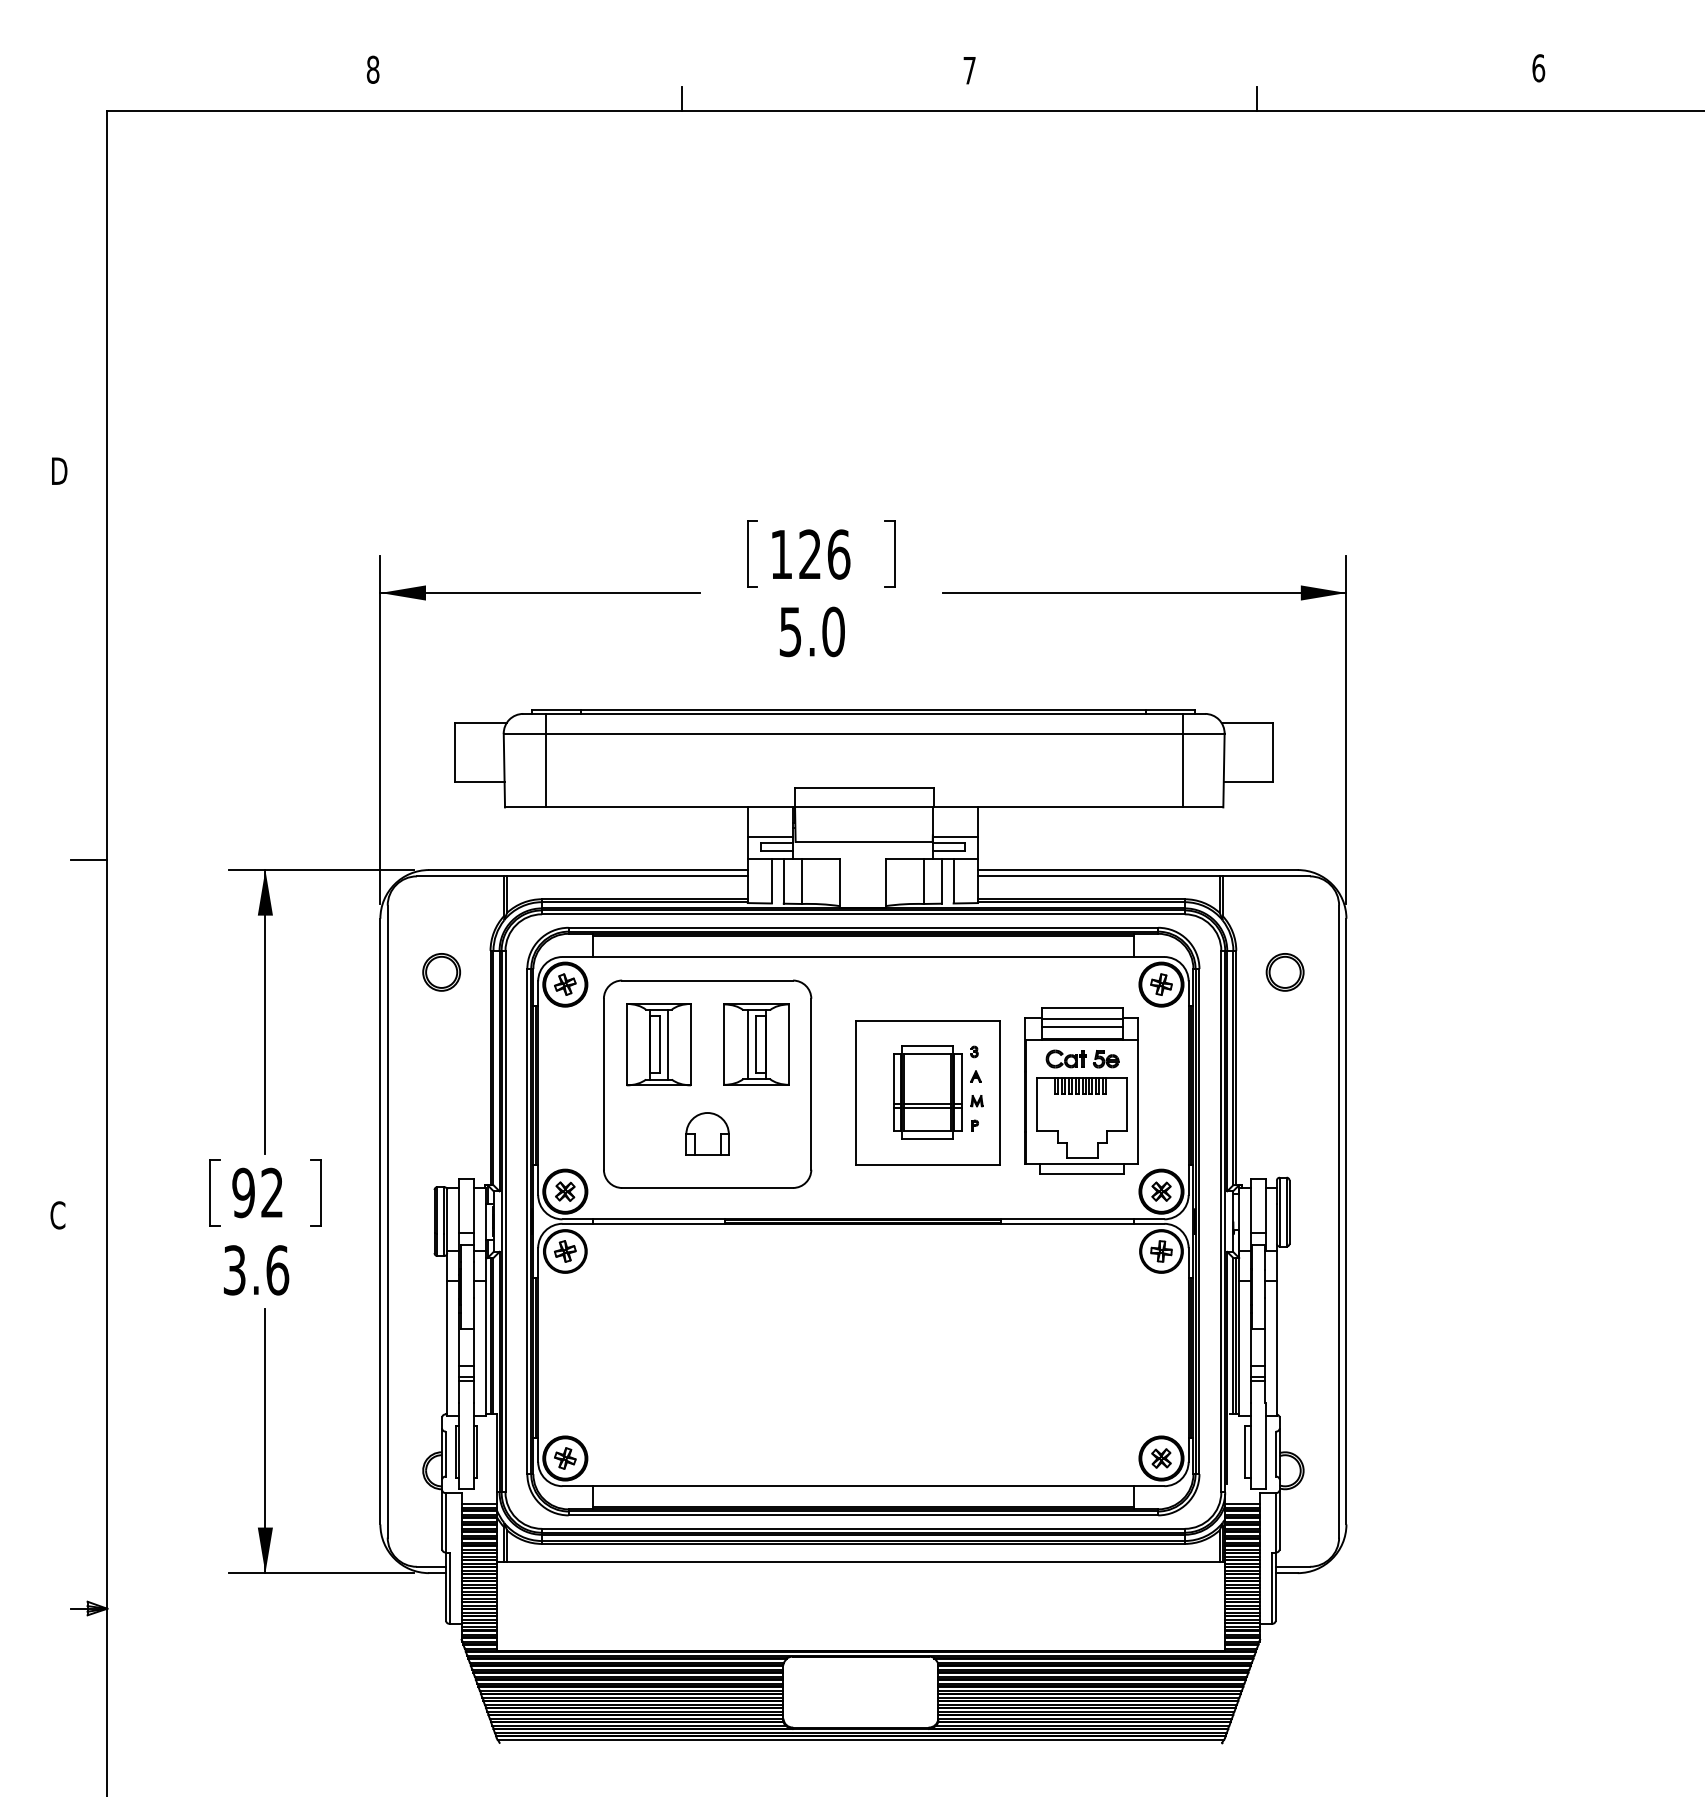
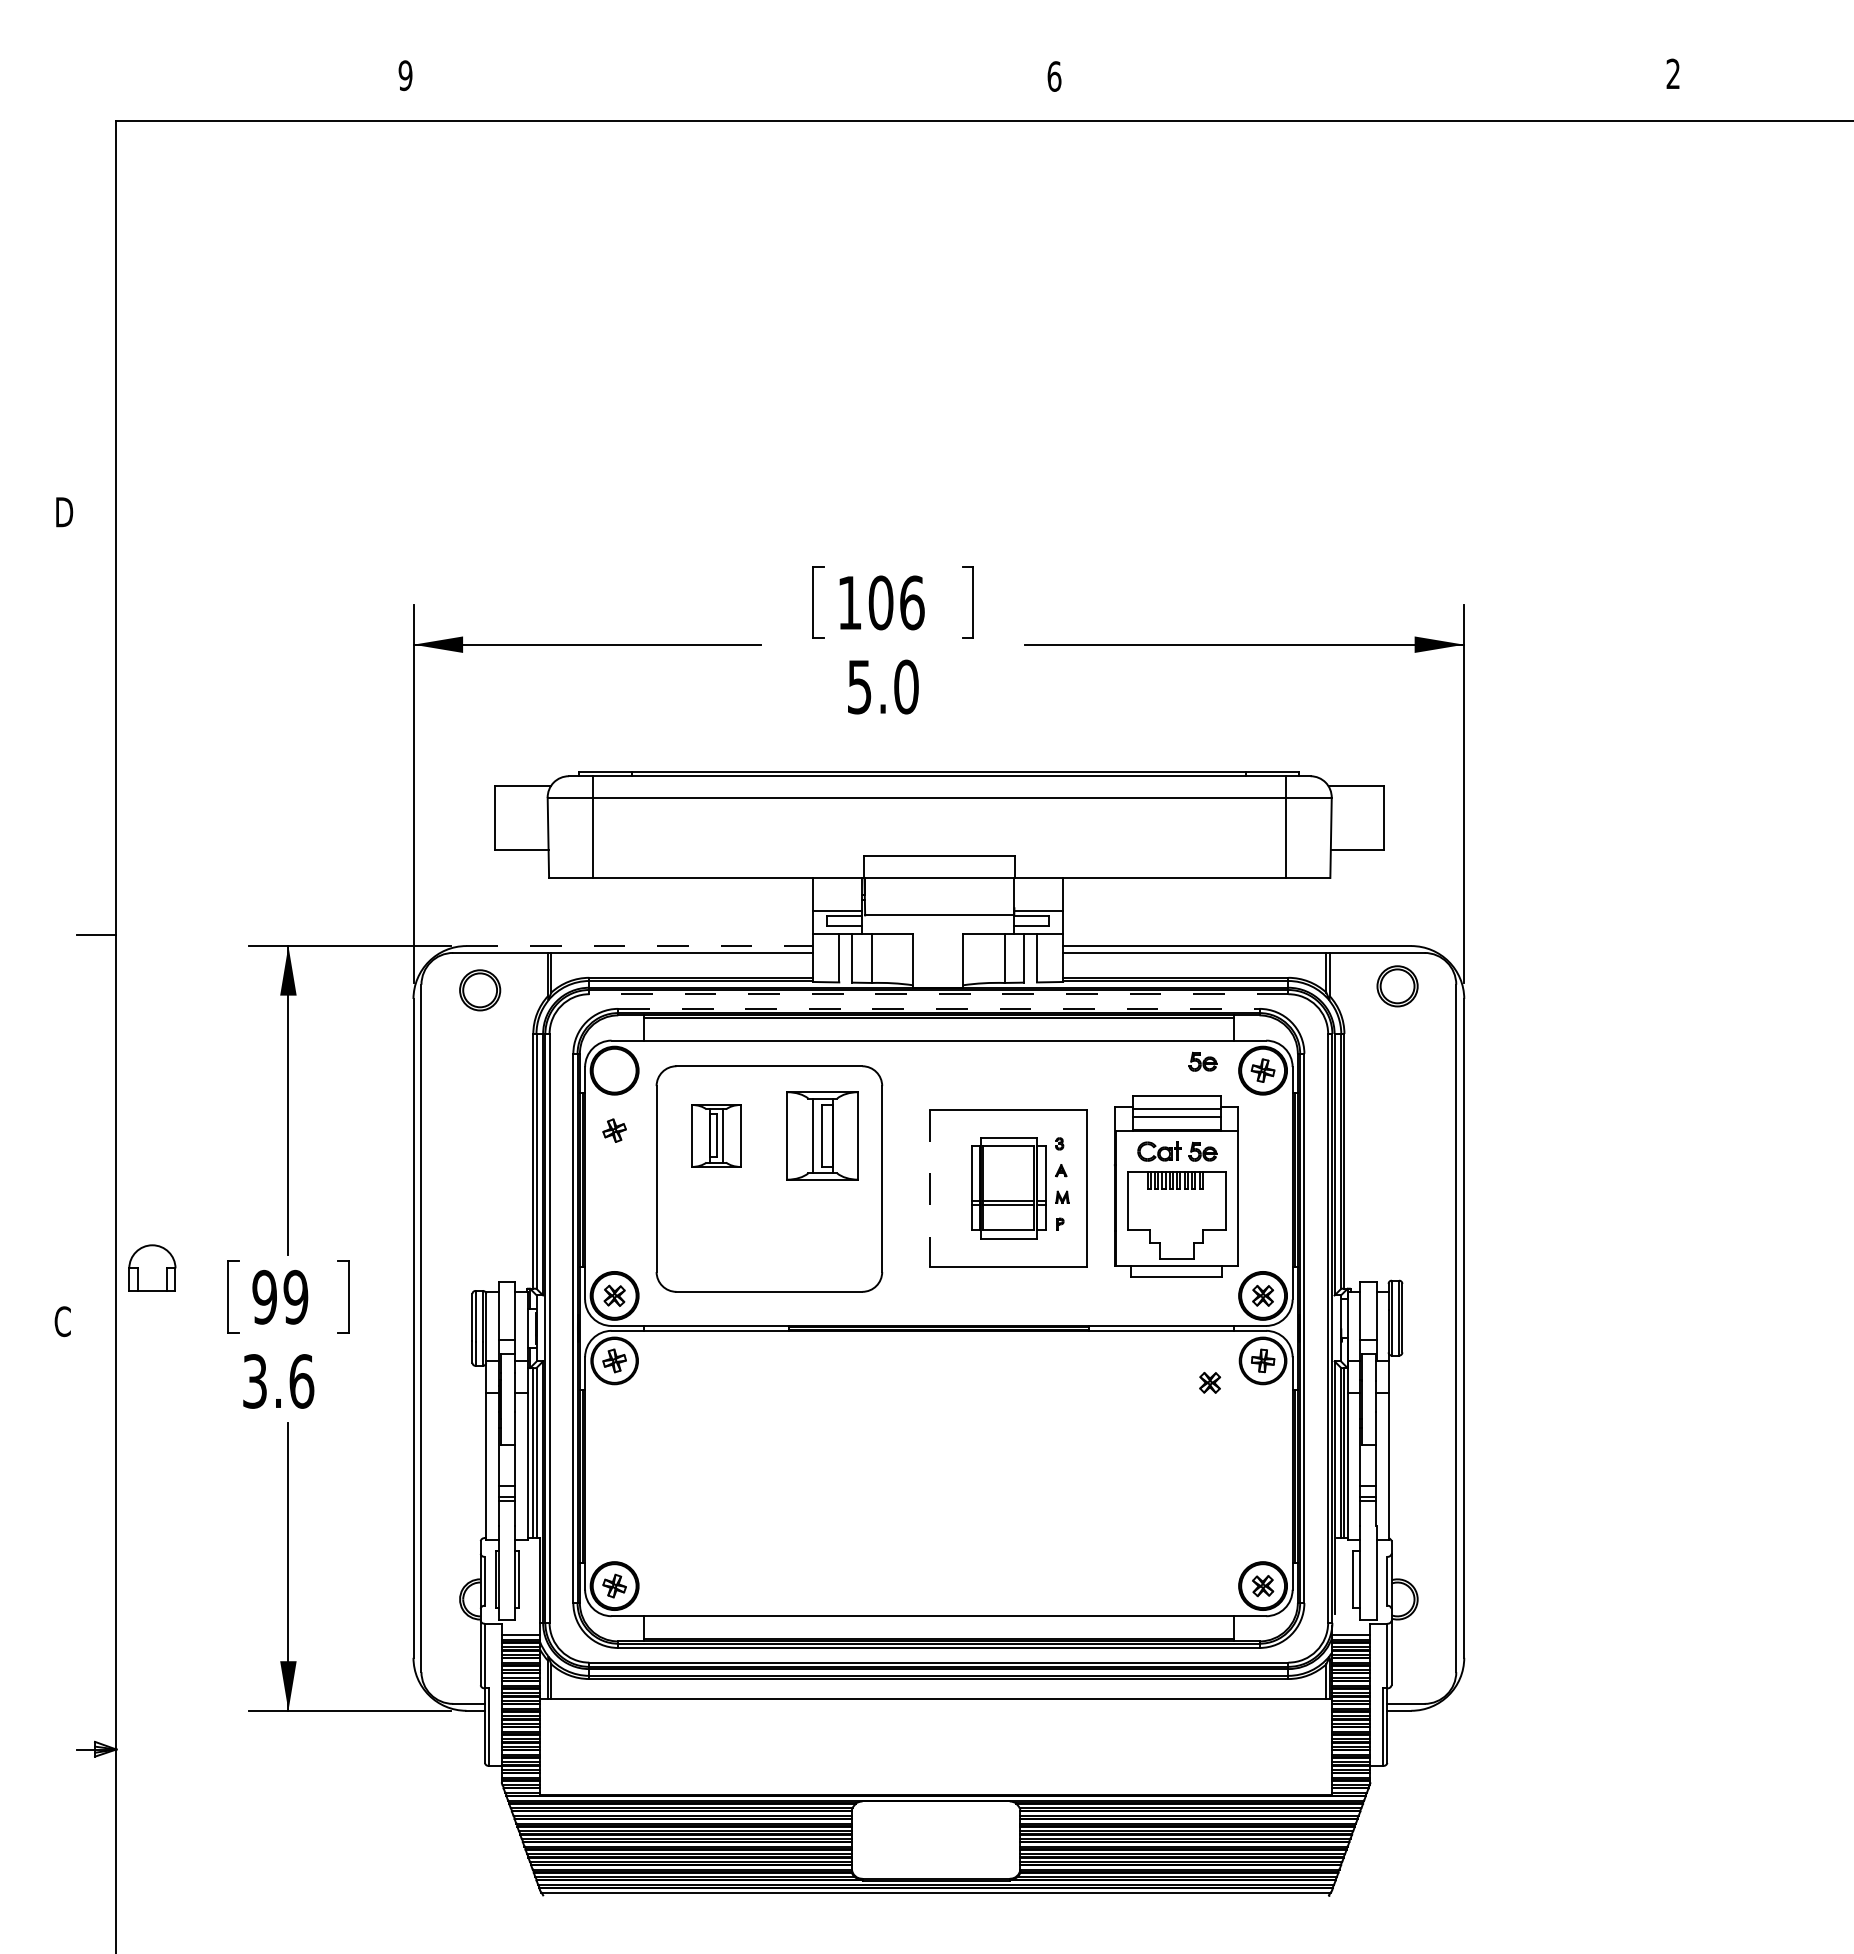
text: (1538, 67) -> (1673, 73), 6 -> 2
text: (373, 69) -> (405, 75), 8 -> 9
text: (969, 70) -> (1054, 76), 7 -> 6
line: (681, 99) -> (741, 107), removed
line: (1257, 99) -> (1367, 107), removed
text: (809, 554) -> (880, 602), 126 -> 106
line: (589, 870) -> (640, 946), solid -> dashed
line: (863, 914) -> (938, 994), solid -> dashed
line: (863, 927) -> (938, 1008), solid -> dashed
part: (441, 972) -> (480, 990), moved
part: (1285, 972) -> (1397, 986), moved
part: (1105, 976) -> (1202, 1061), added
part: (565, 984) -> (614, 1130), moved
part: (658, 1044) -> (715, 1135), size x0.7
line: (855, 1092) -> (930, 1188), solid -> dashed
part: (707, 1133) -> (152, 1267), moved
text: (271, 1193) -> (295, 1297), 92 -> 99
part: (1113, 1271) -> (1210, 1382), added

